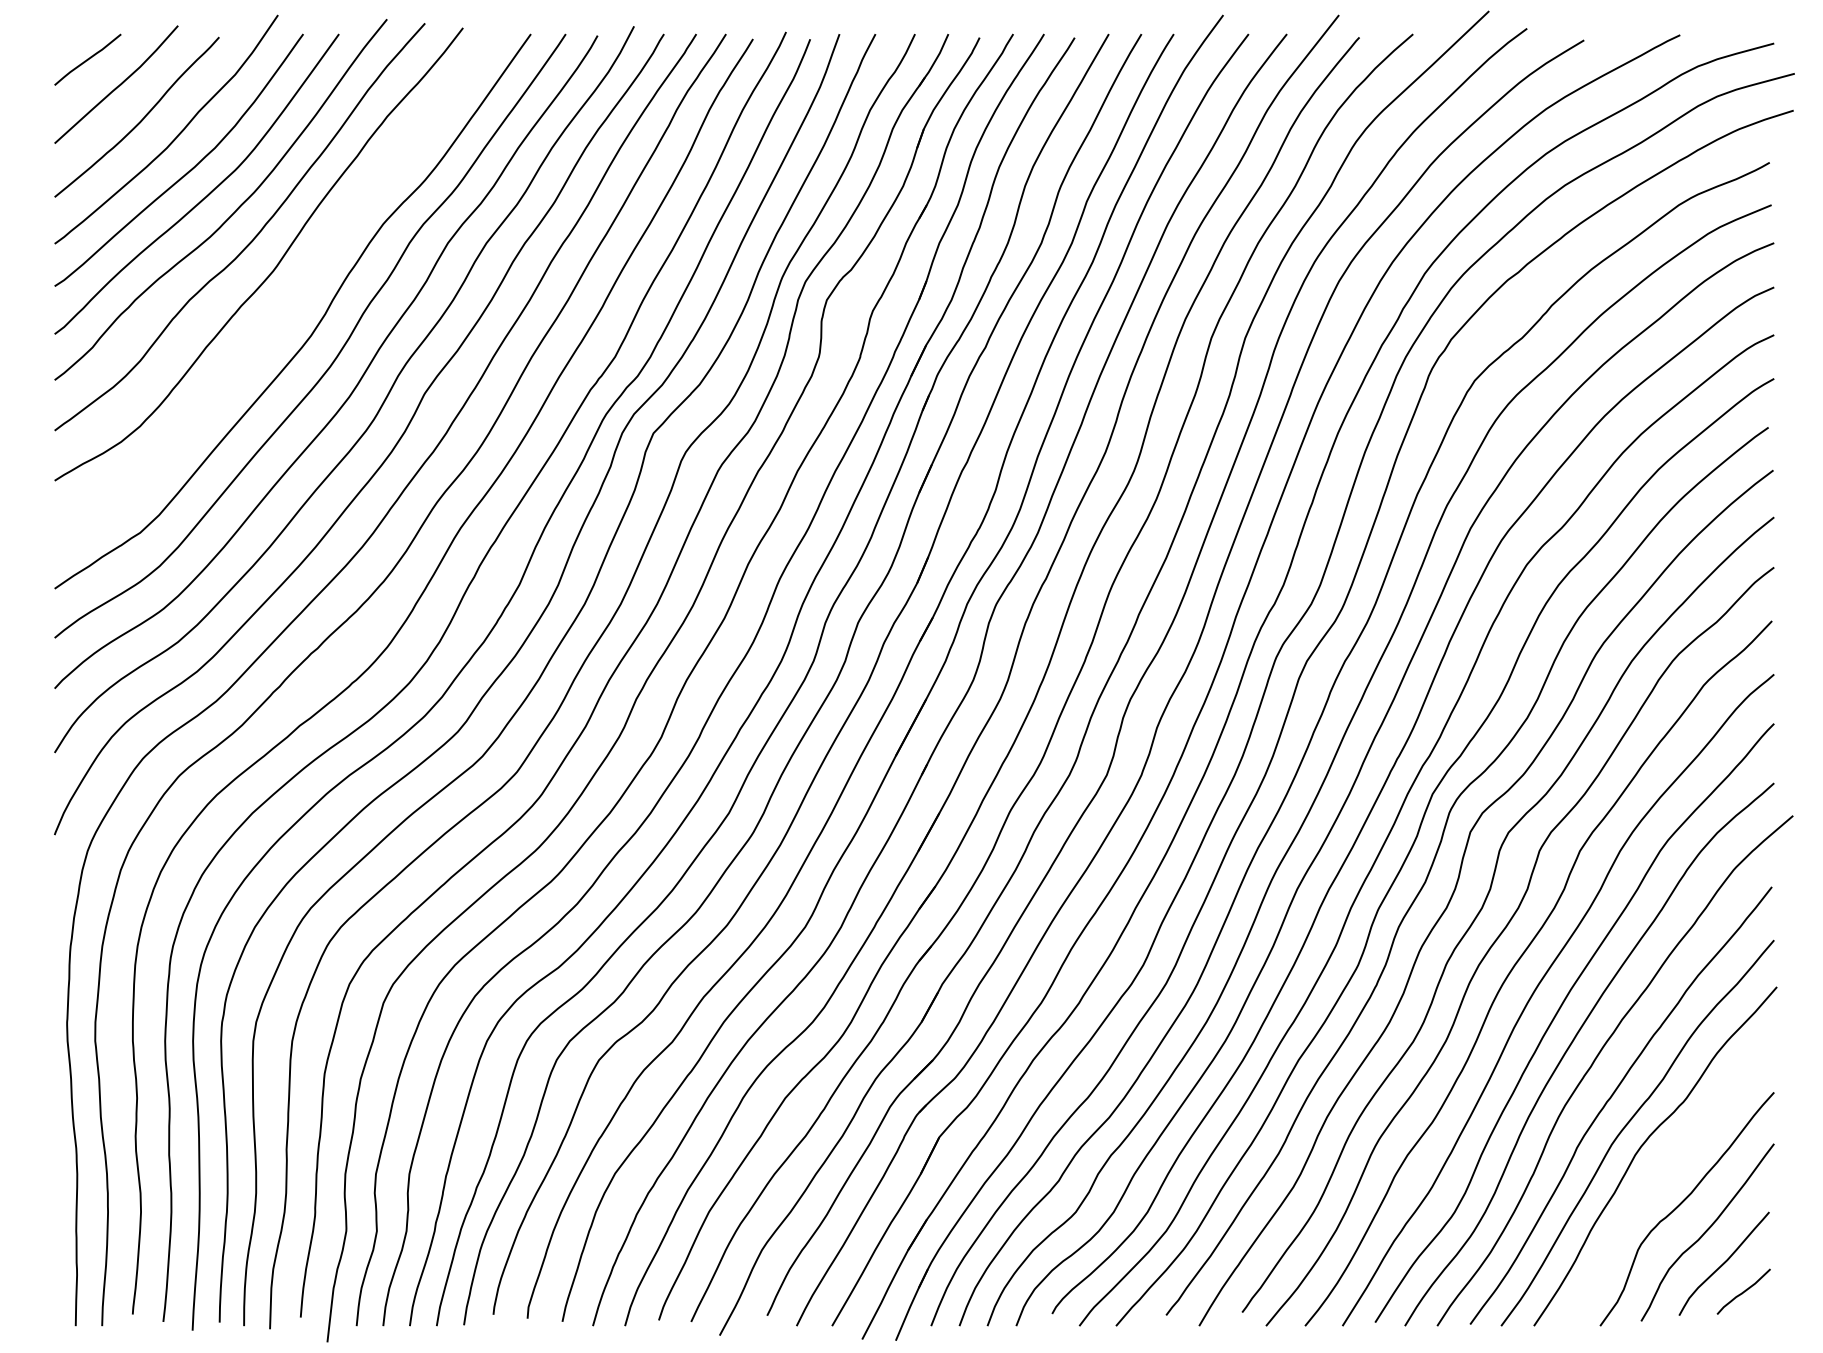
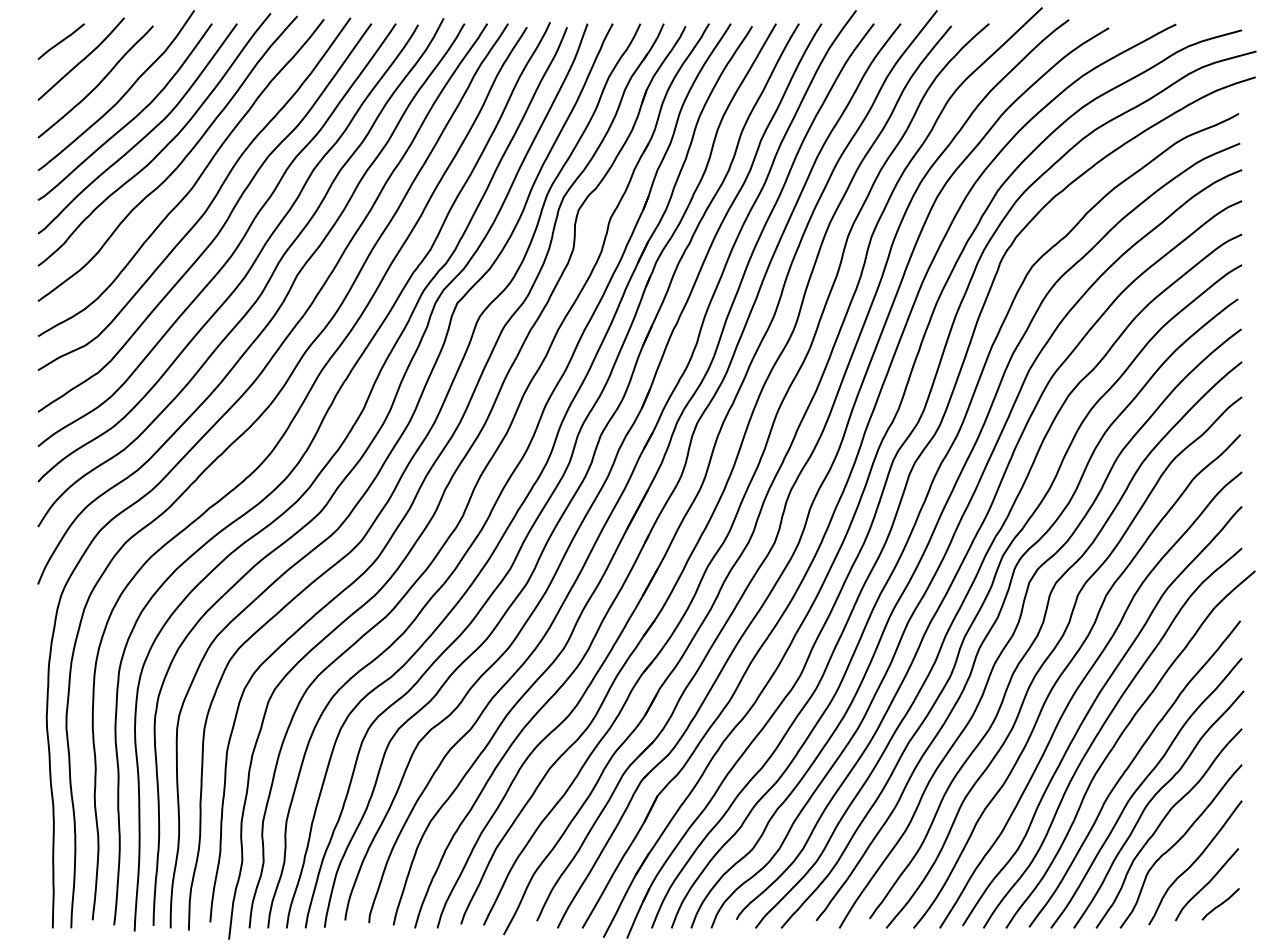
curve: (298, 293) -> (208, 205), added
curve: (1658, 1177) -> (1161, 824), added

